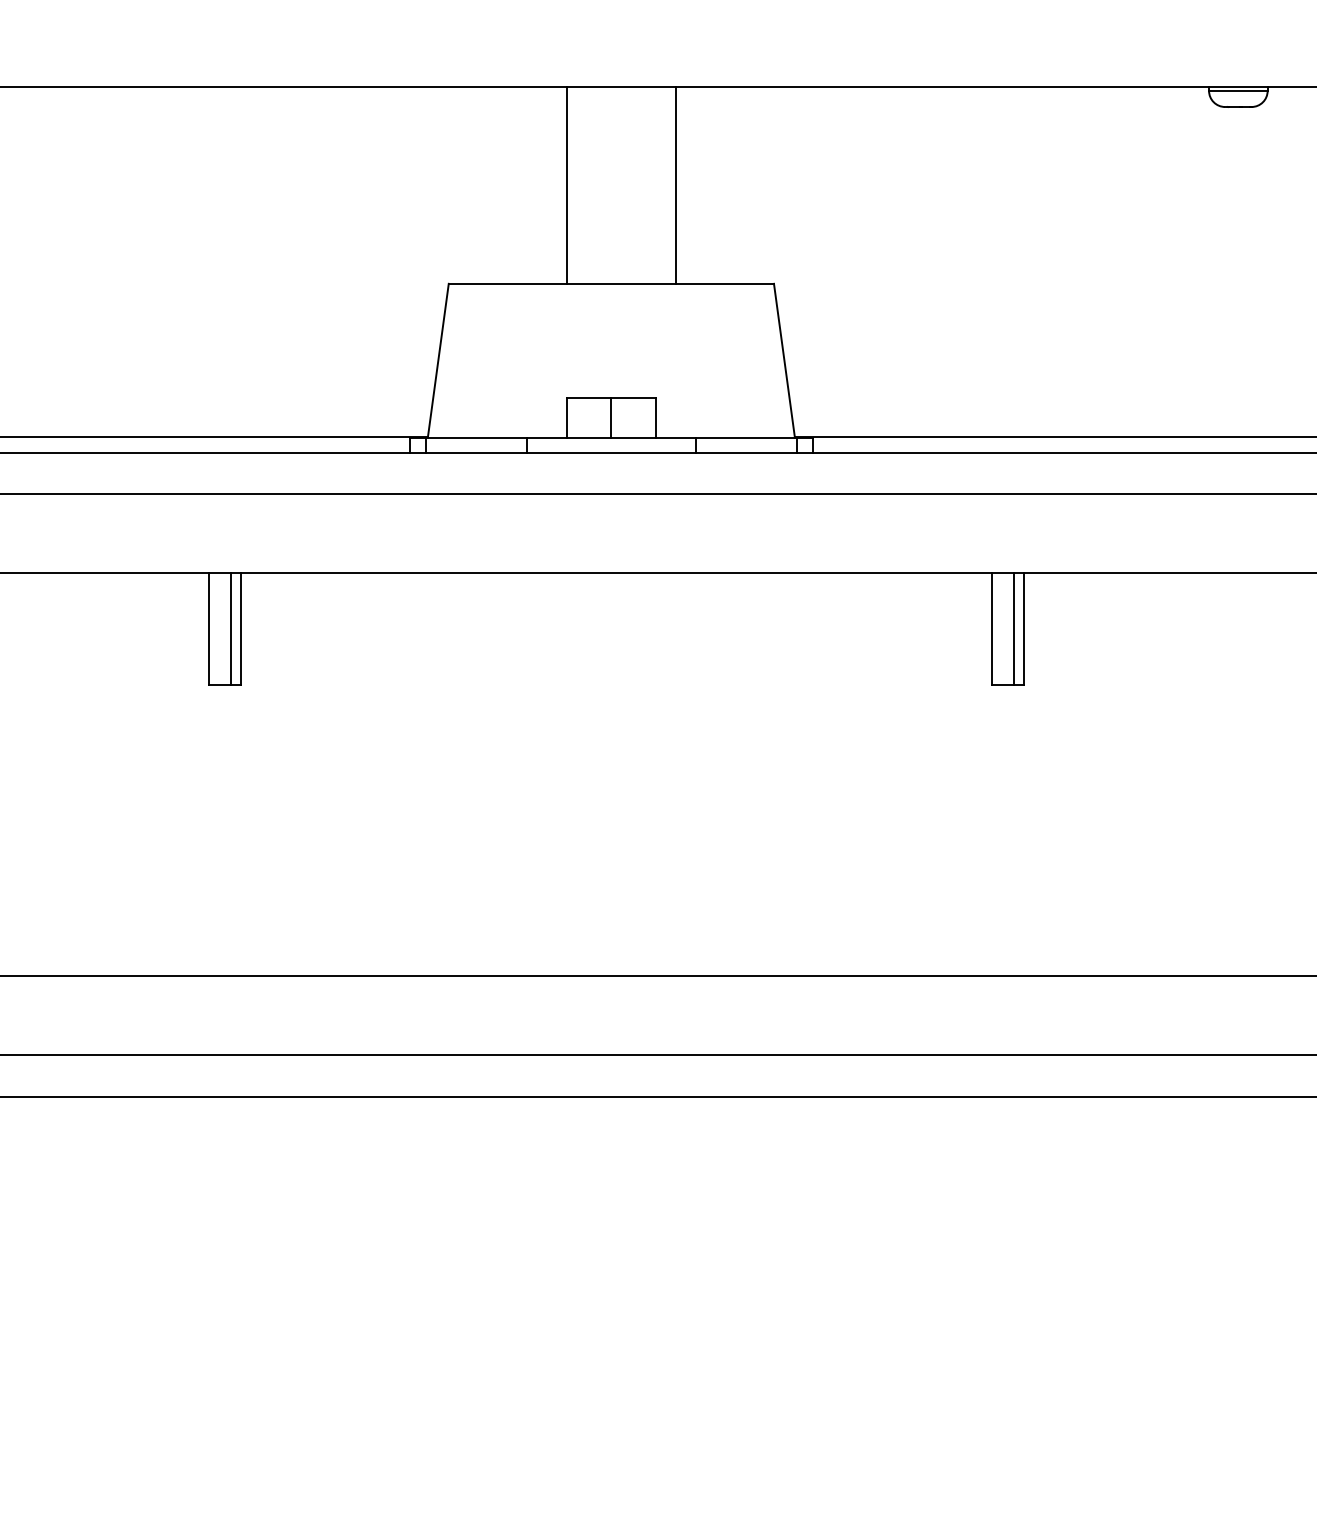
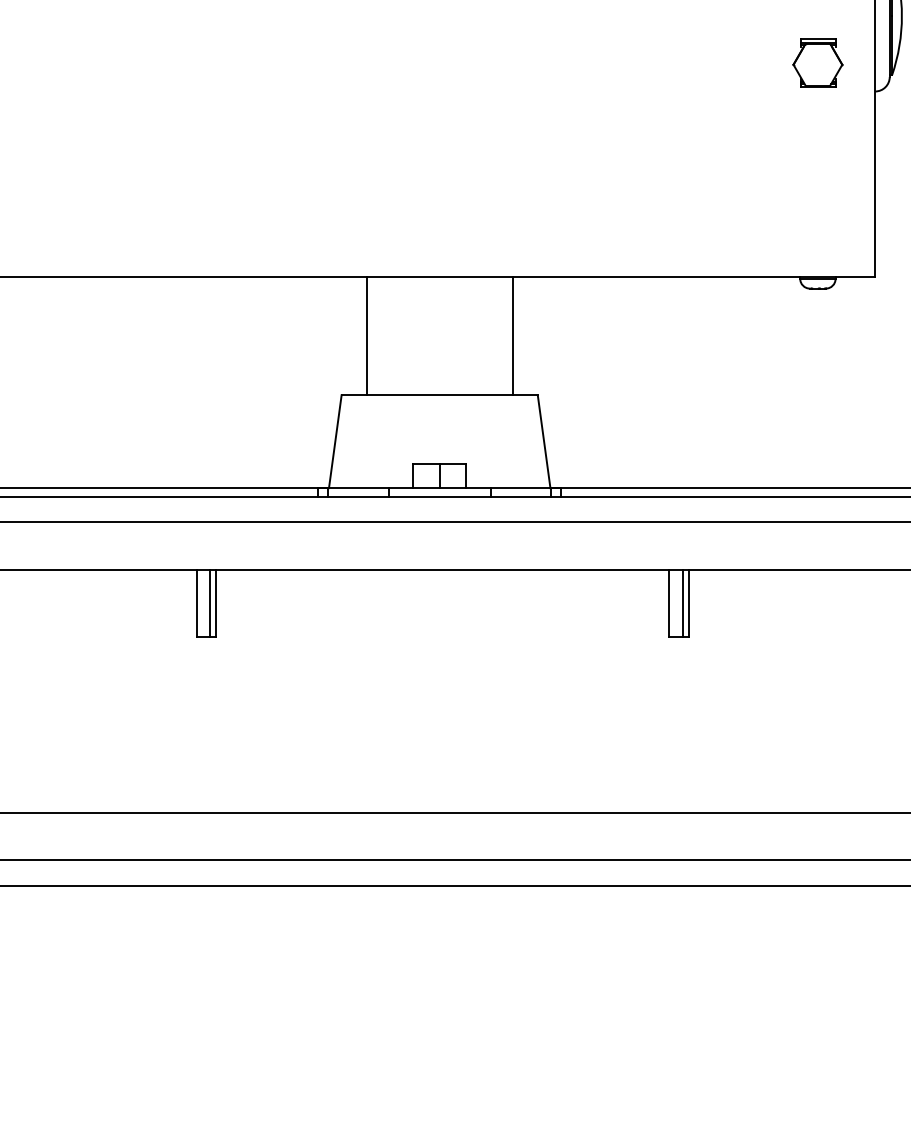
line: (566, 184) -> (366, 335), moved
line: (675, 184) -> (512, 335), moved

